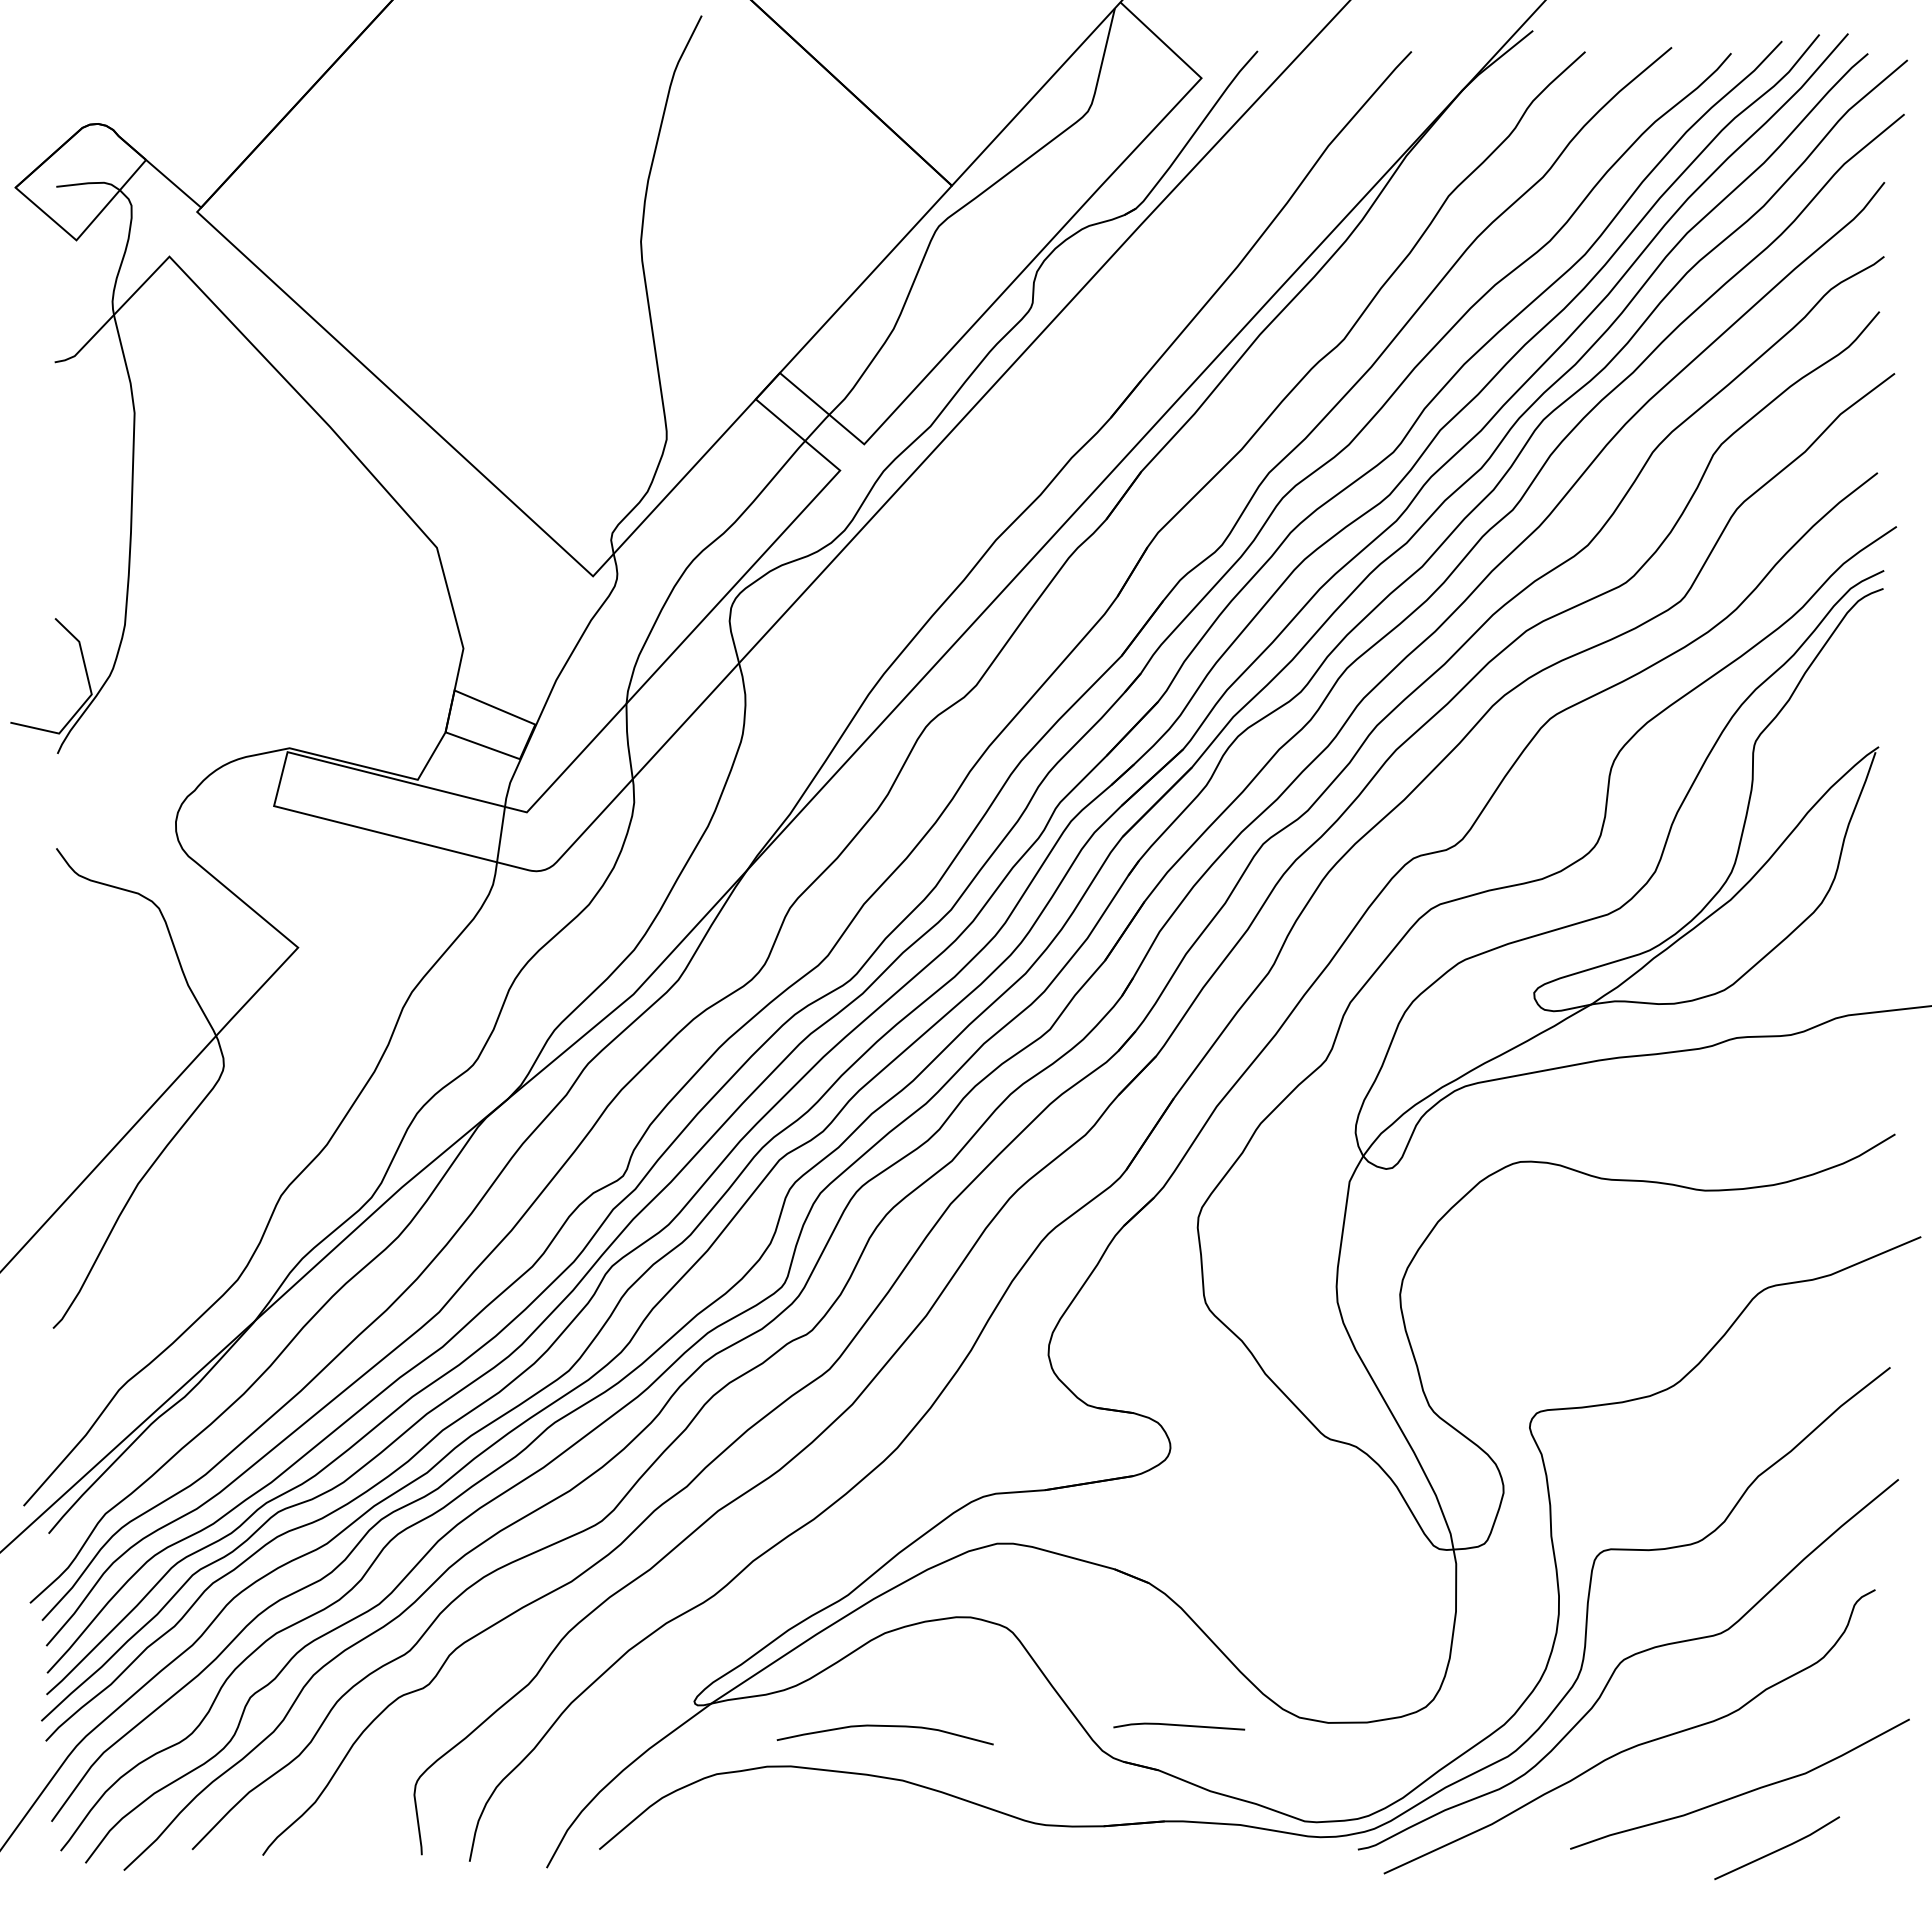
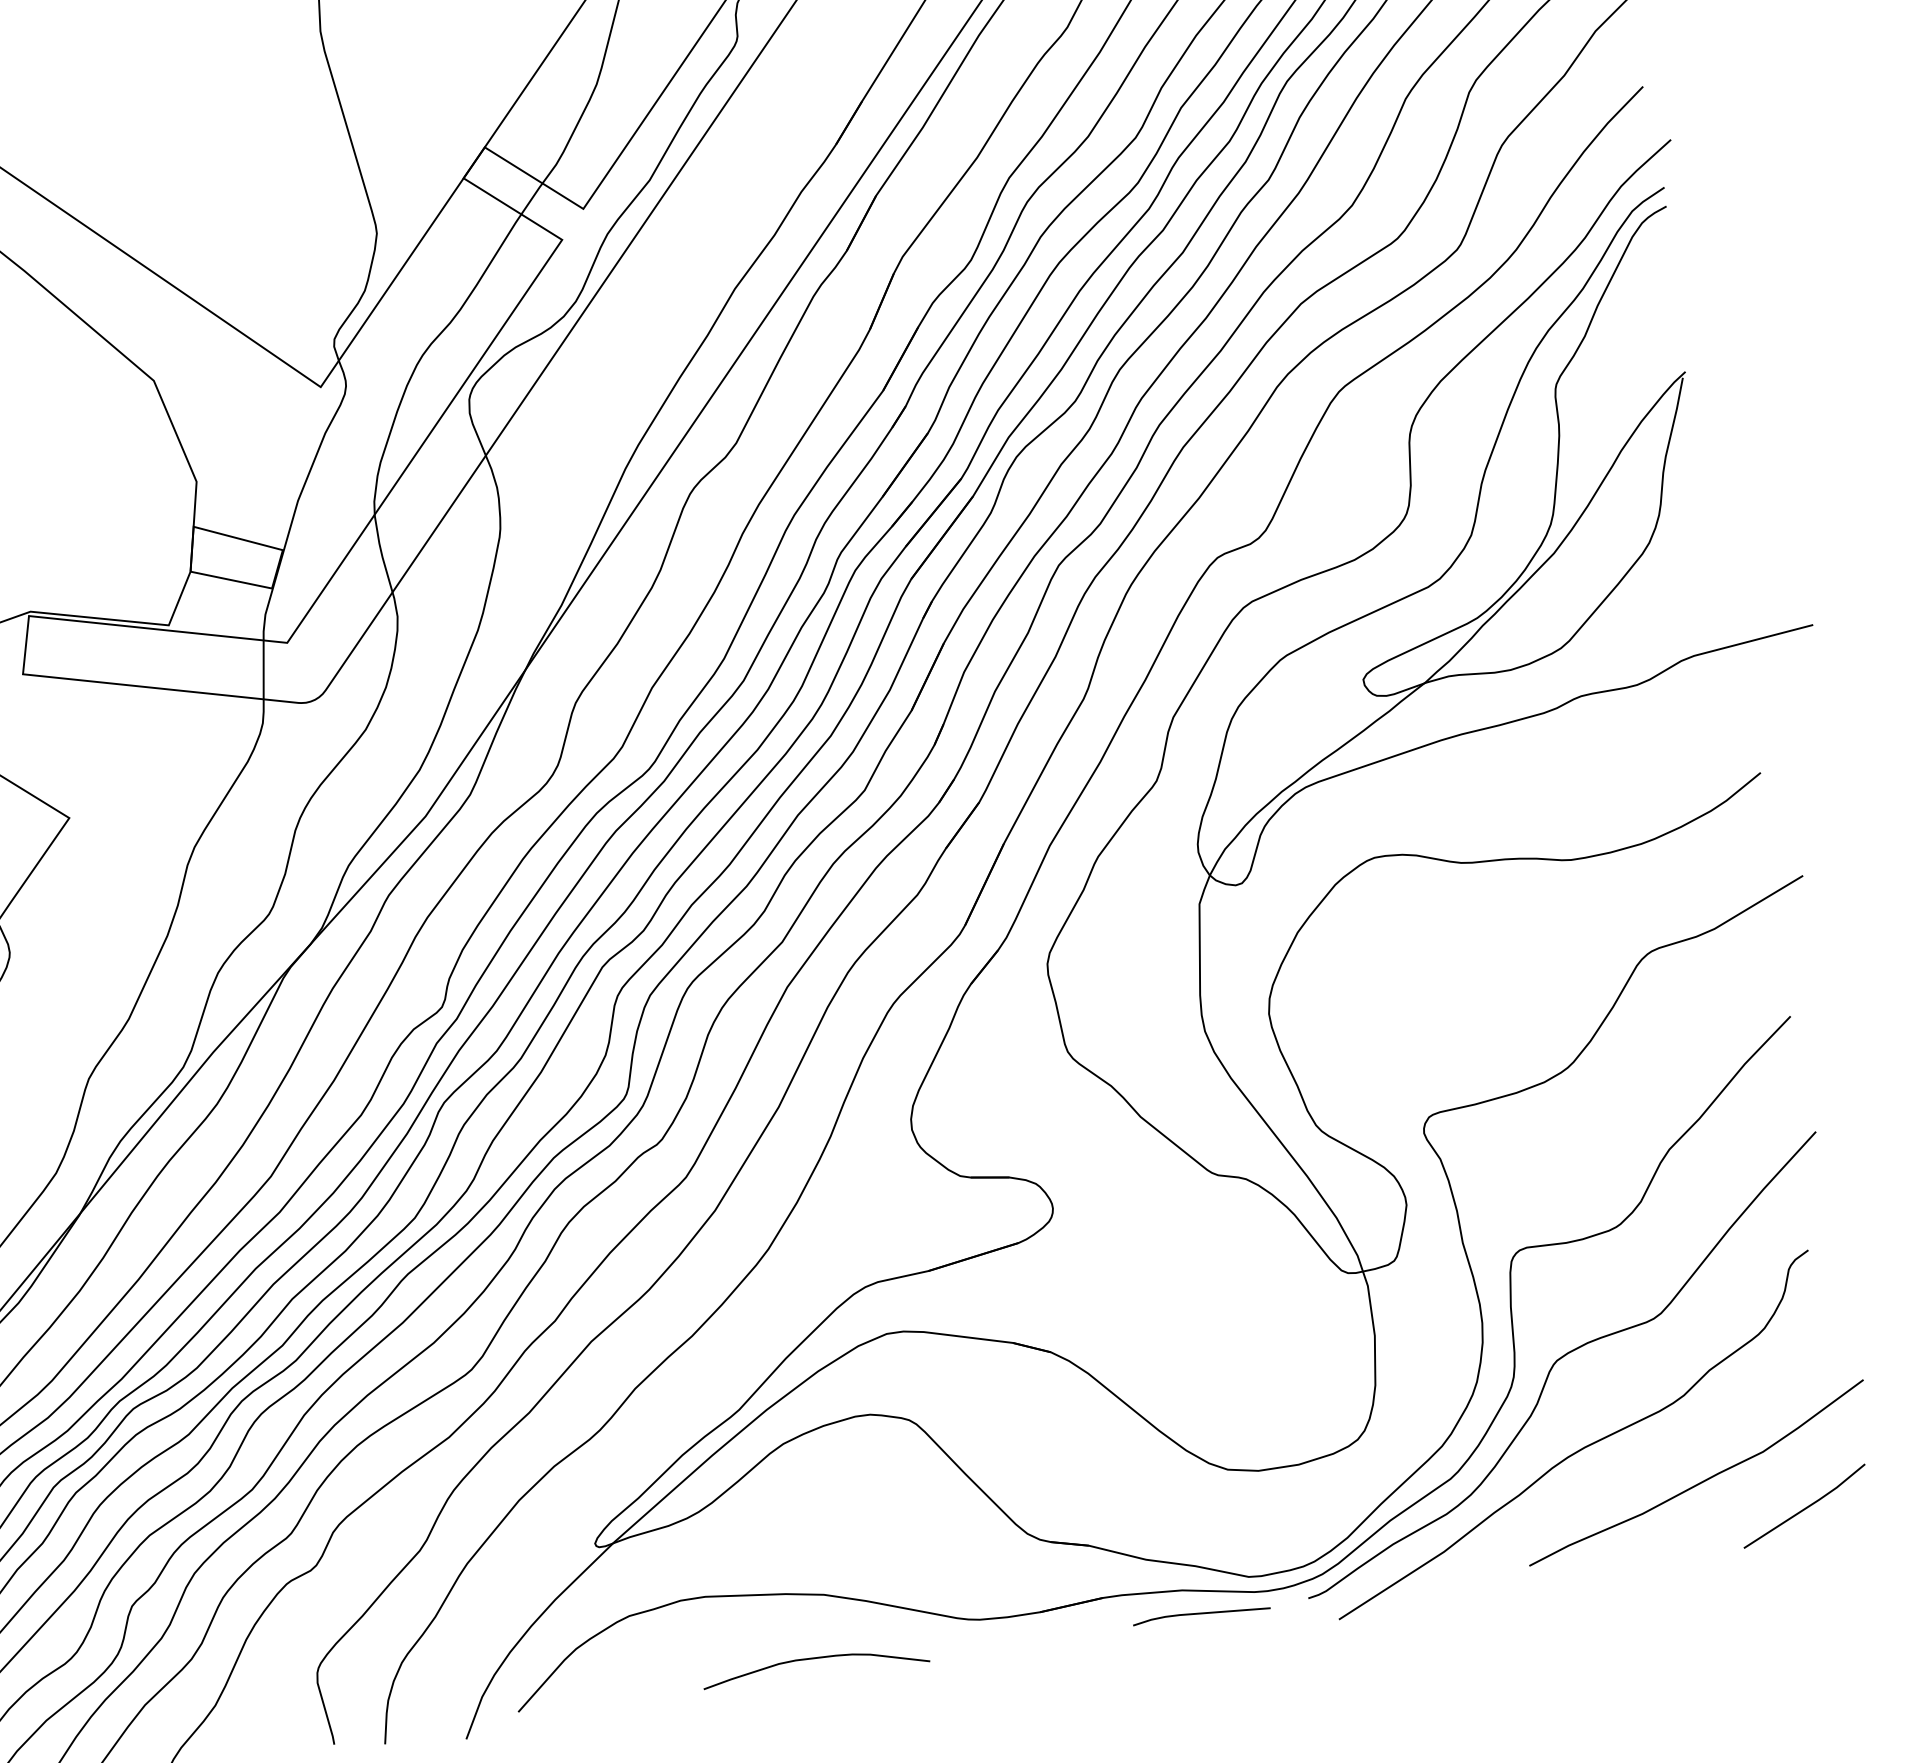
curve: (884, 1726) -> (813, 1658), moved
line: (1179, 1726) -> (1201, 1614), moved
line: (1777, 1849) -> (1805, 1507), moved

